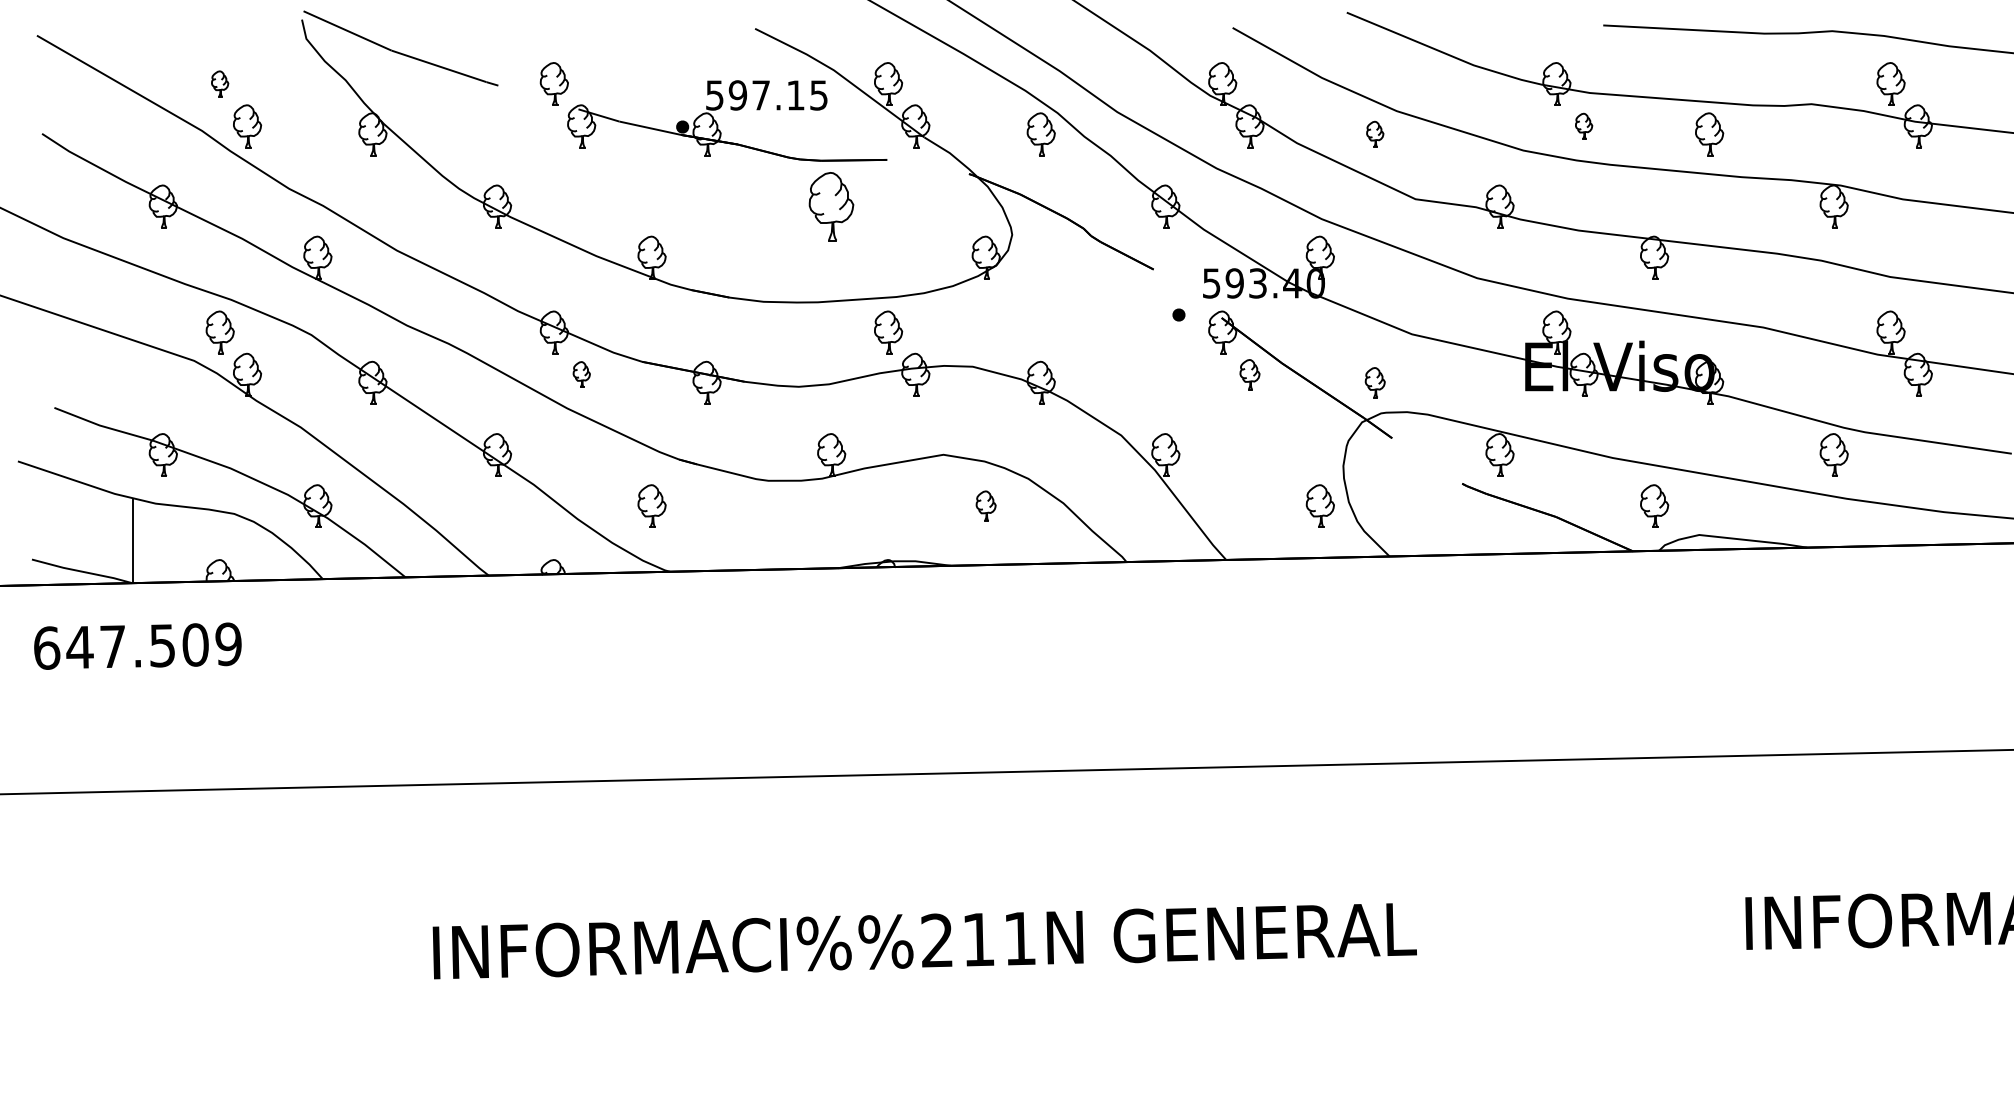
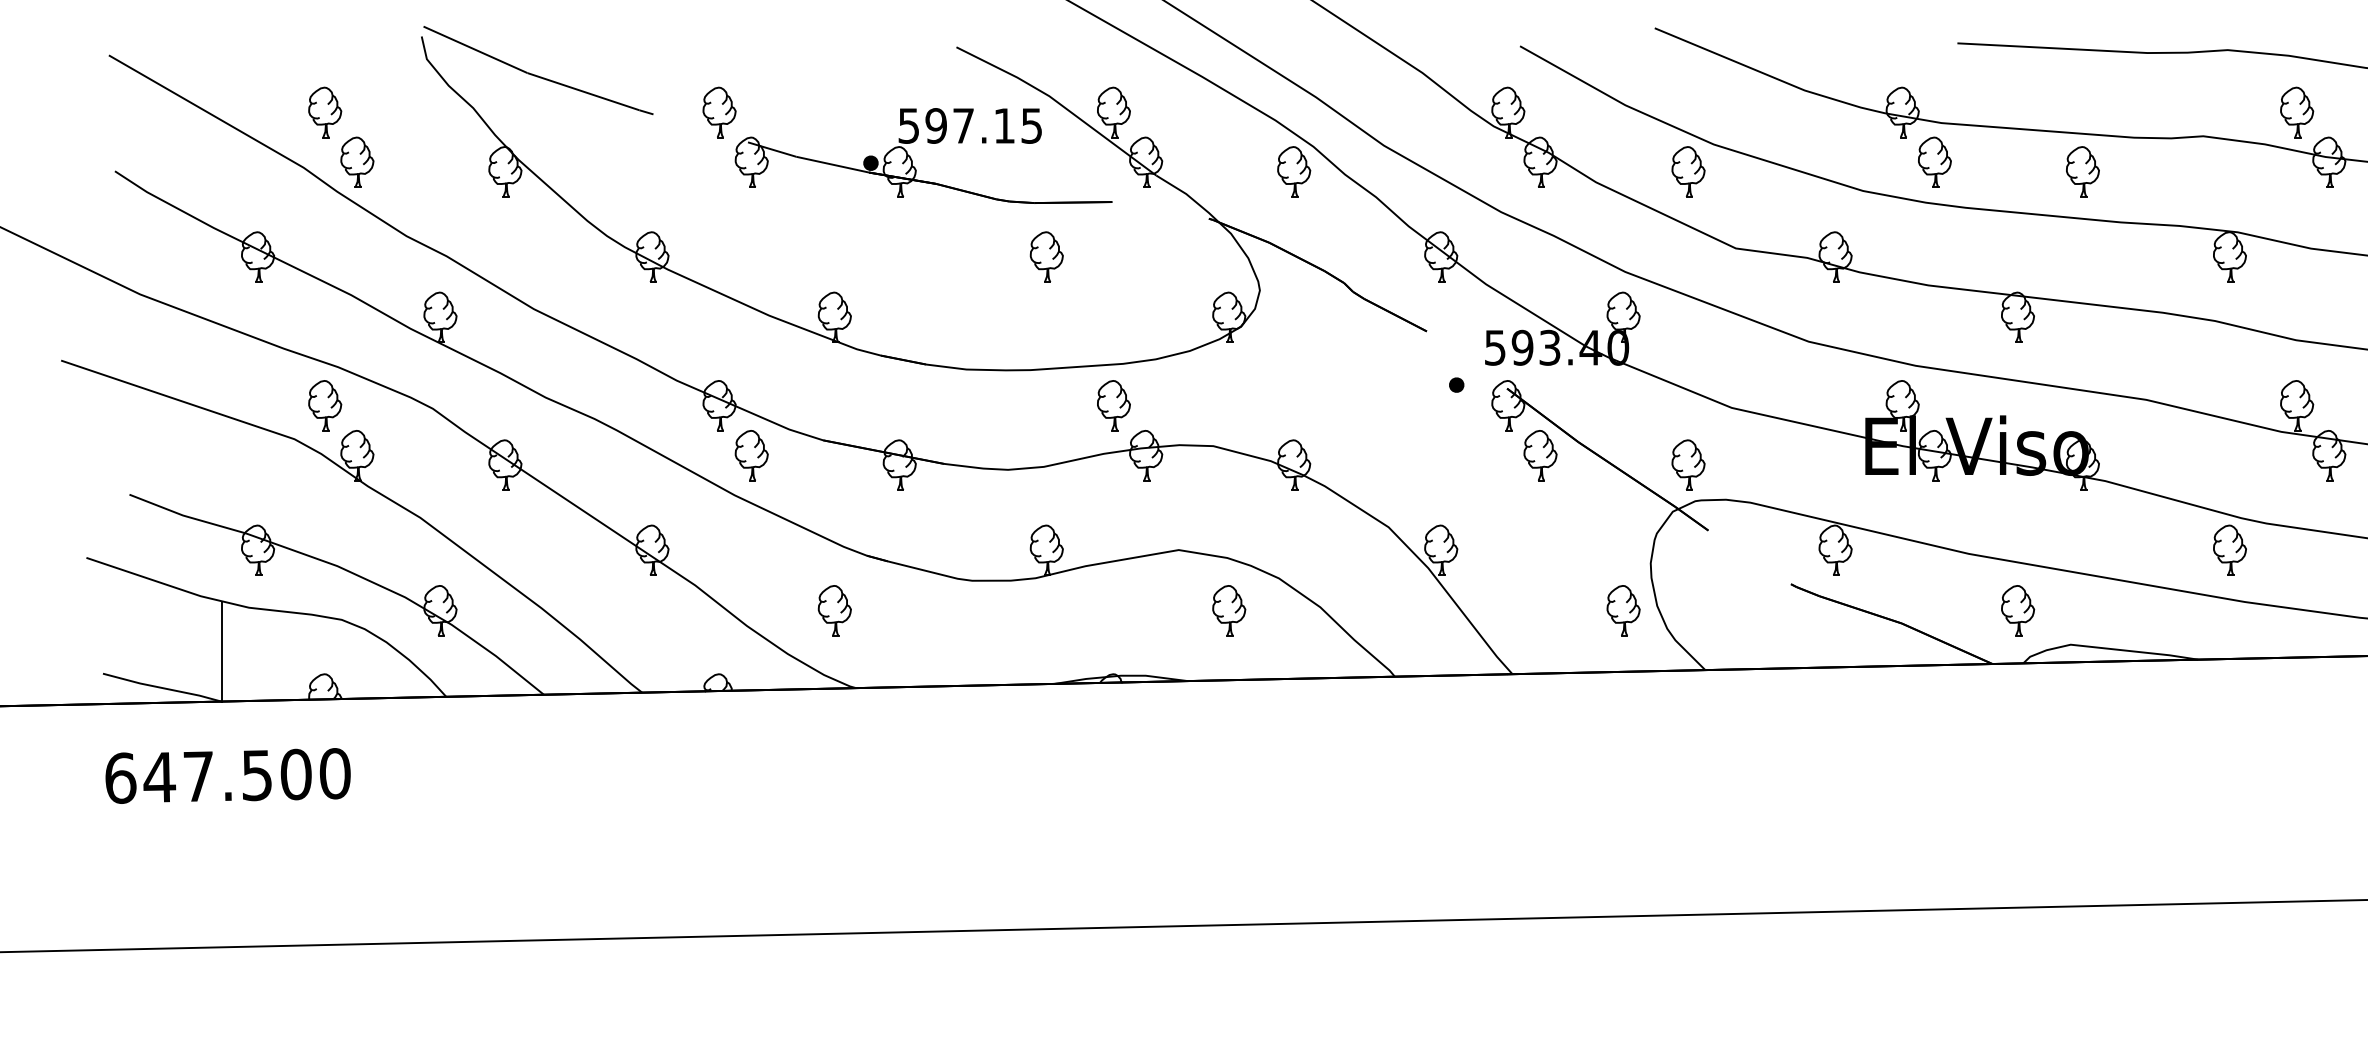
part: (219, 83) -> (324, 111), size x1.67
part: (1583, 126) -> (1934, 162), size x1.67
part: (1374, 134) -> (1687, 172), size x1.67
part: (831, 206) -> (1046, 257), size x0.62
part: (581, 374) -> (751, 455), size x1.67
part: (1249, 374) -> (1539, 455), size x1.43
part: (1374, 382) -> (1687, 464), size x1.43
part: (985, 505) -> (1228, 609), size x1.43
text: (228, 644) -> (334, 773), 647.509 -> 647.500

